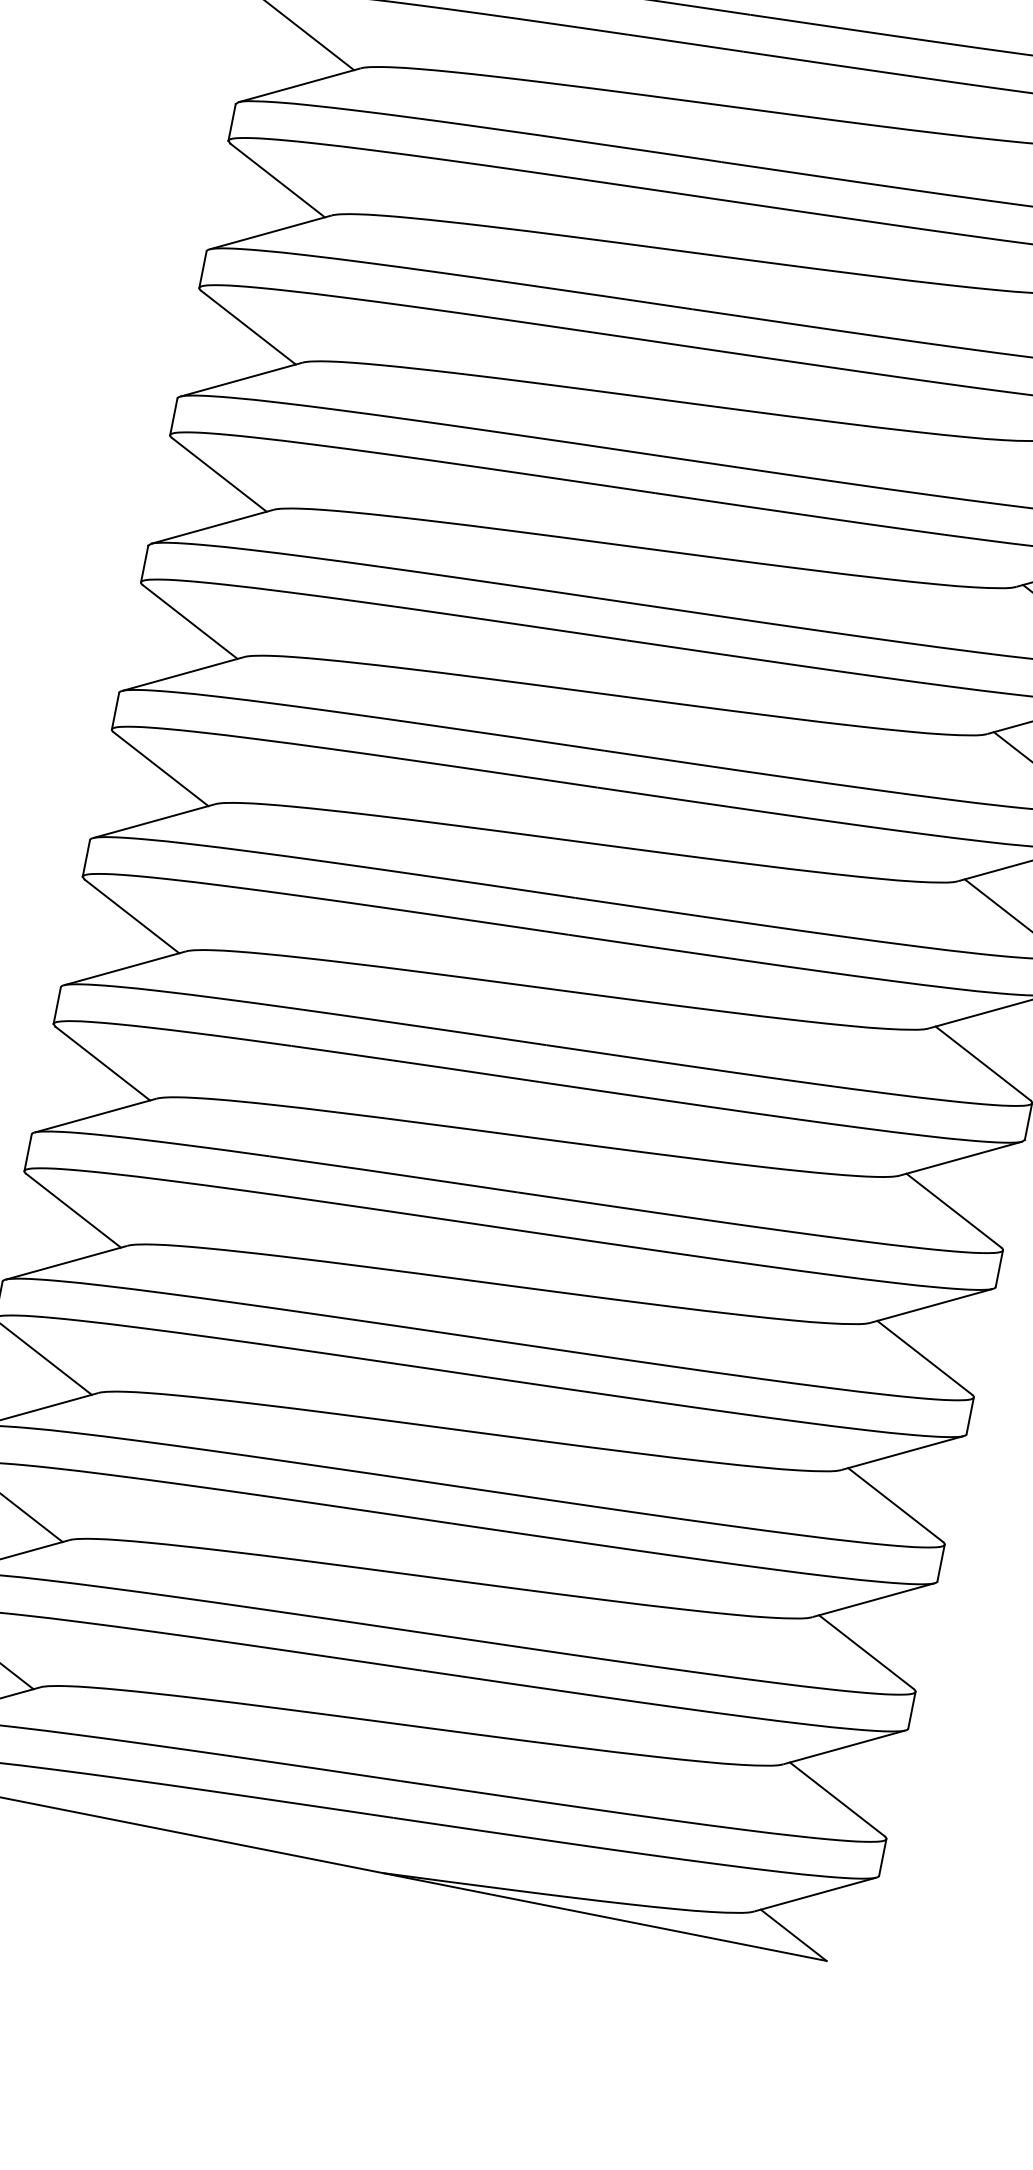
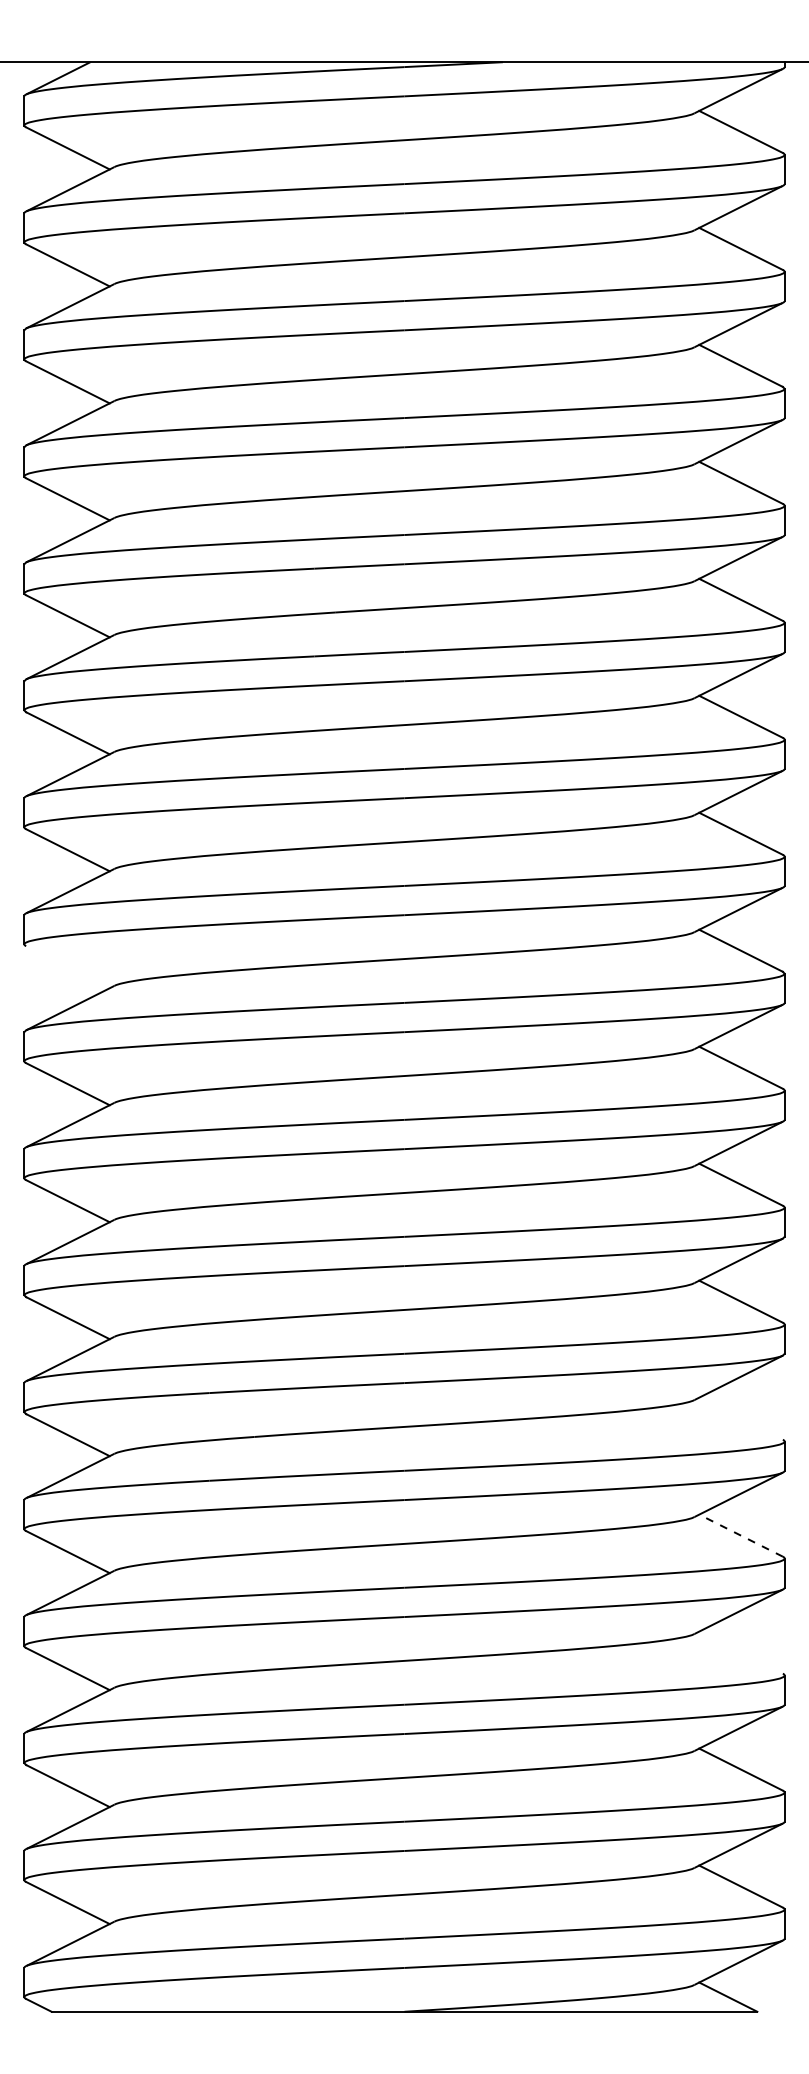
line: (218, 475) -> (67, 967), removed
line: (953, 1210) -> (740, 1418), removed
line: (925, 1357) -> (741, 1535), solid -> dashed
line: (894, 1504) -> (740, 1652), removed

